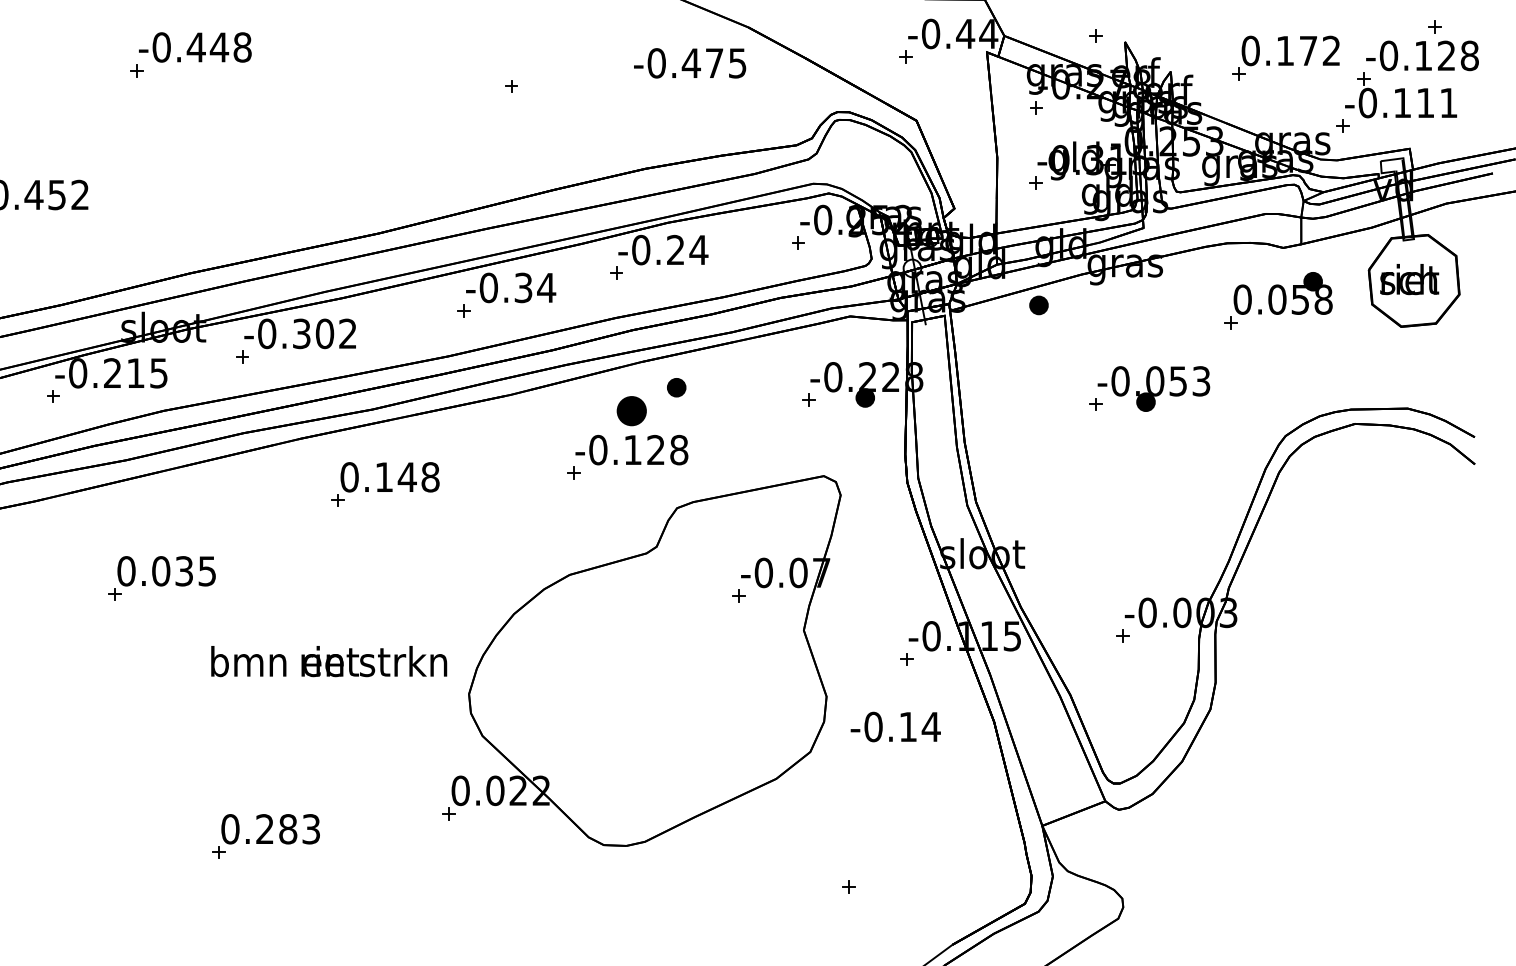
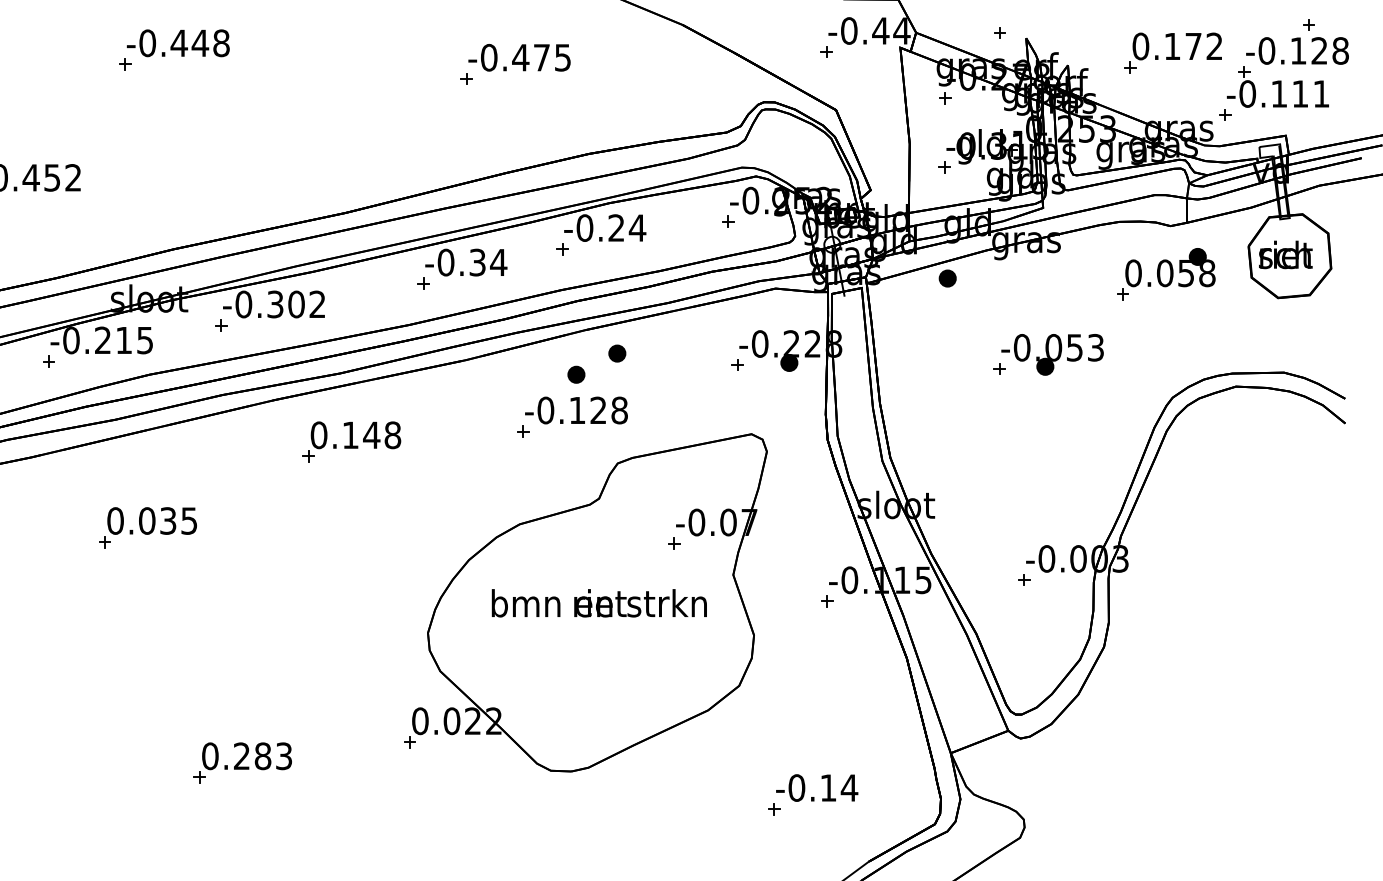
text: (690, 63) -> (519, 57), moved
part: (631, 410) -> (576, 374), size x0.62
text: (328, 661) -> (598, 603), moved
text: (896, 726) -> (817, 787), moved

